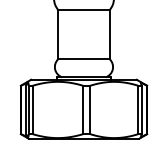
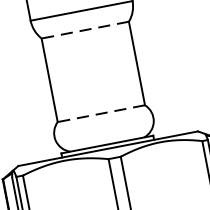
line: (83, 10) -> (84, 31), solid -> dashed
line: (83, 59) -> (100, 114), solid -> dashed

